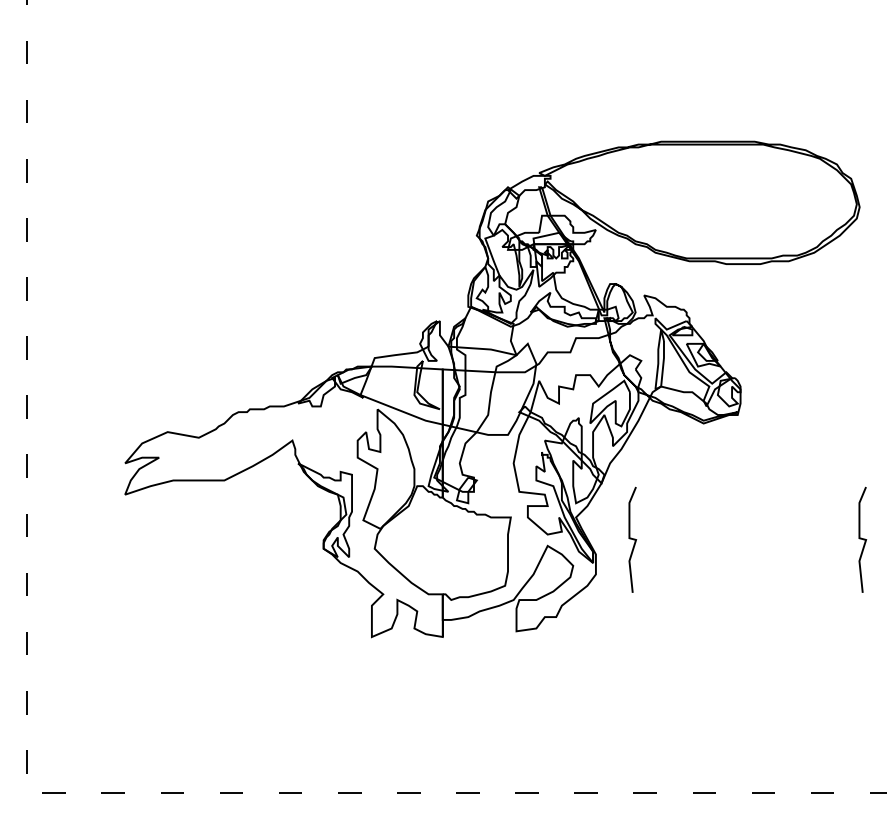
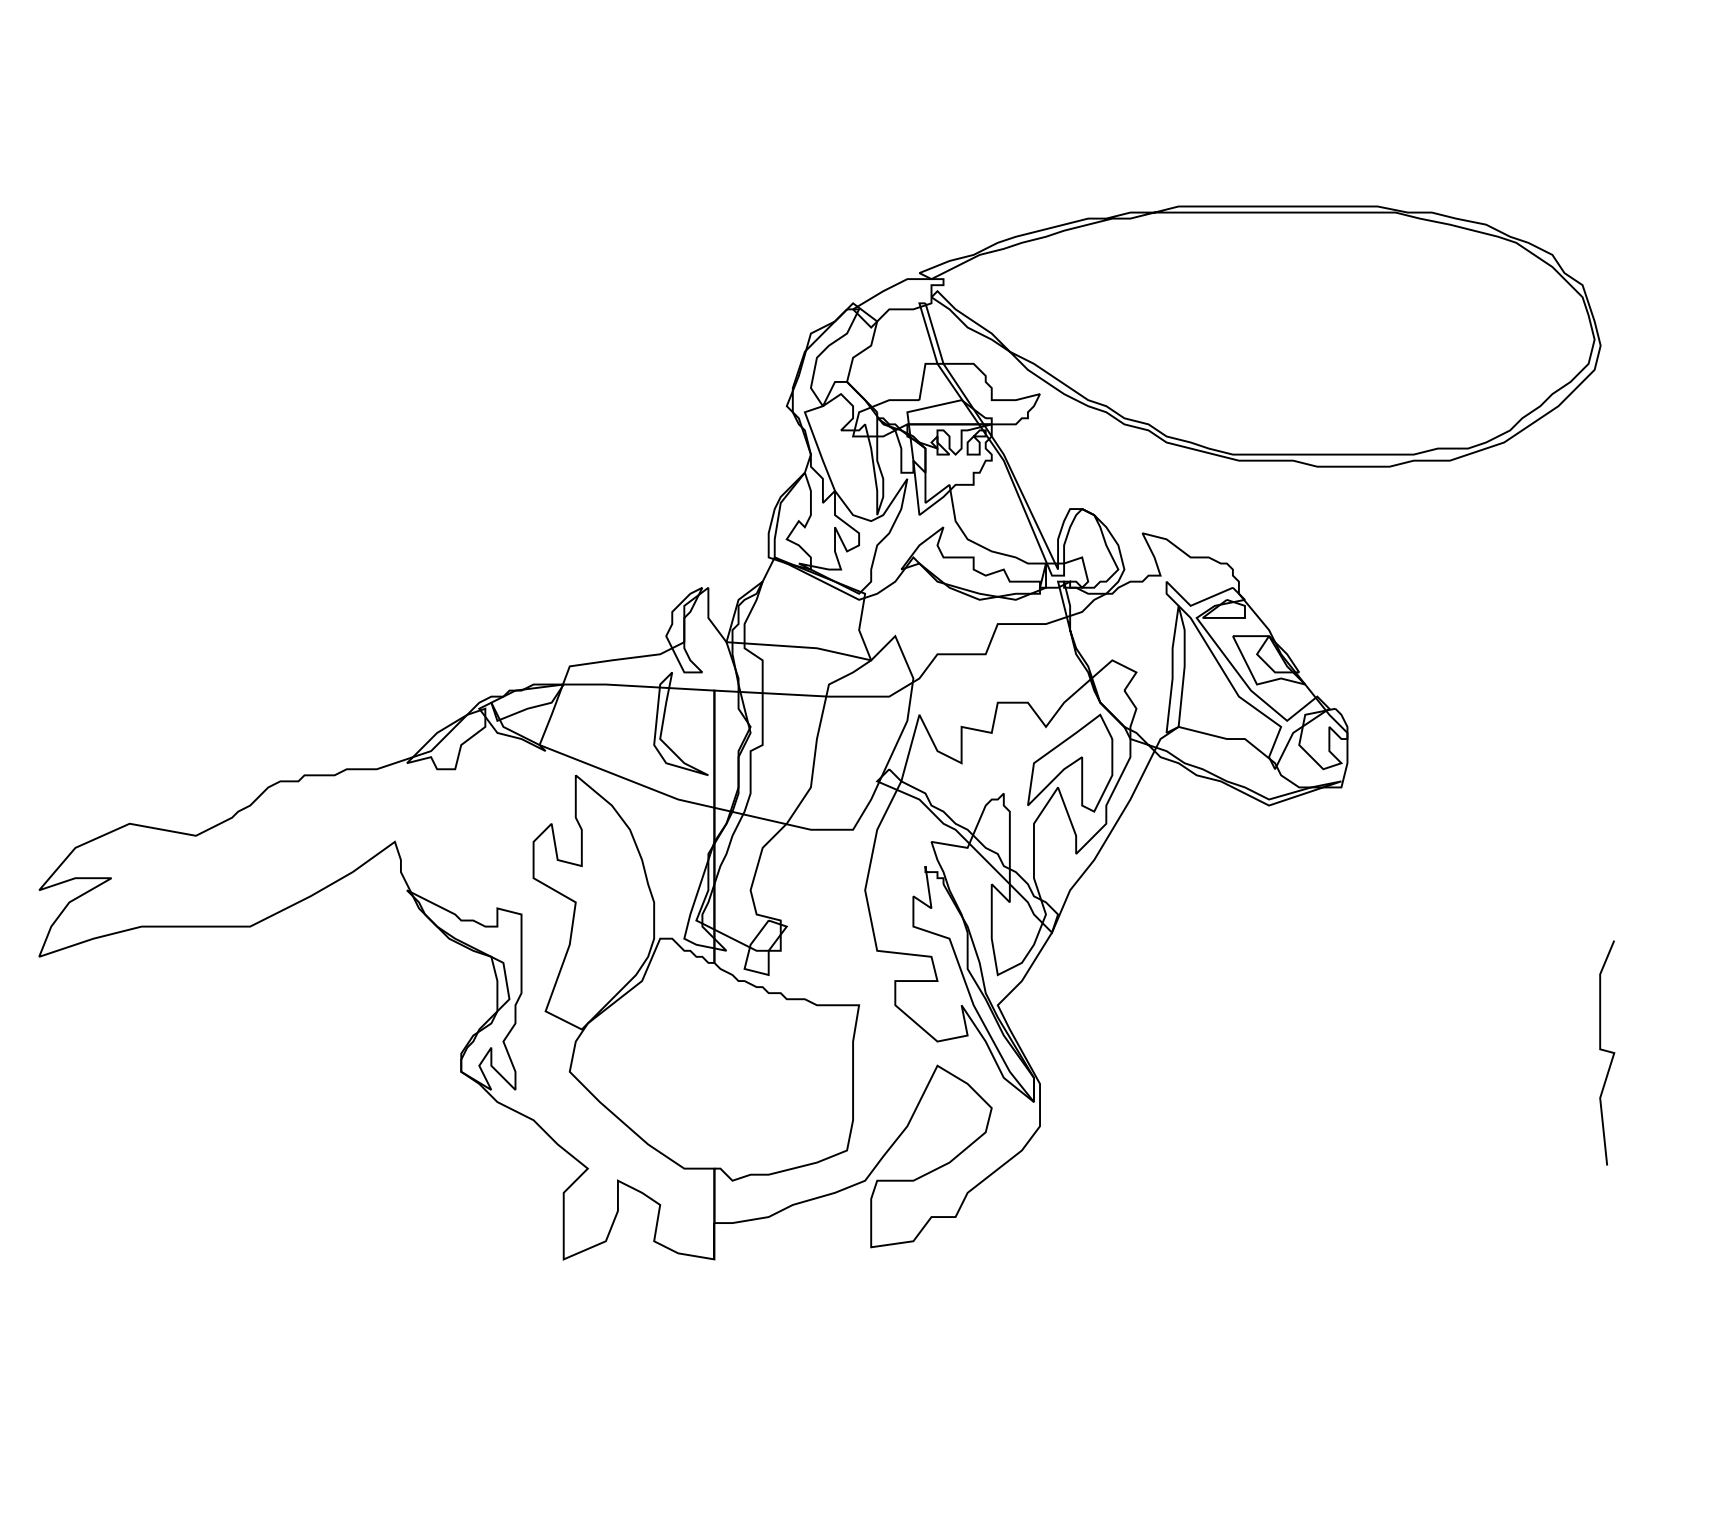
curve: (632, 539) -> (1117, 1052), removed

